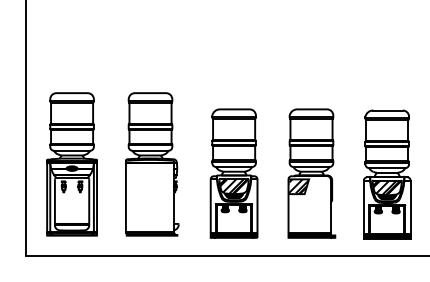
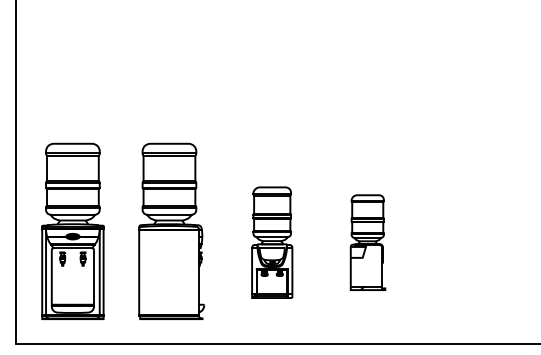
part: (233, 173) -> (271, 242), size x0.7
part: (311, 173) -> (367, 242), size x0.6
part: (386, 174) -> (460, 243), removed

